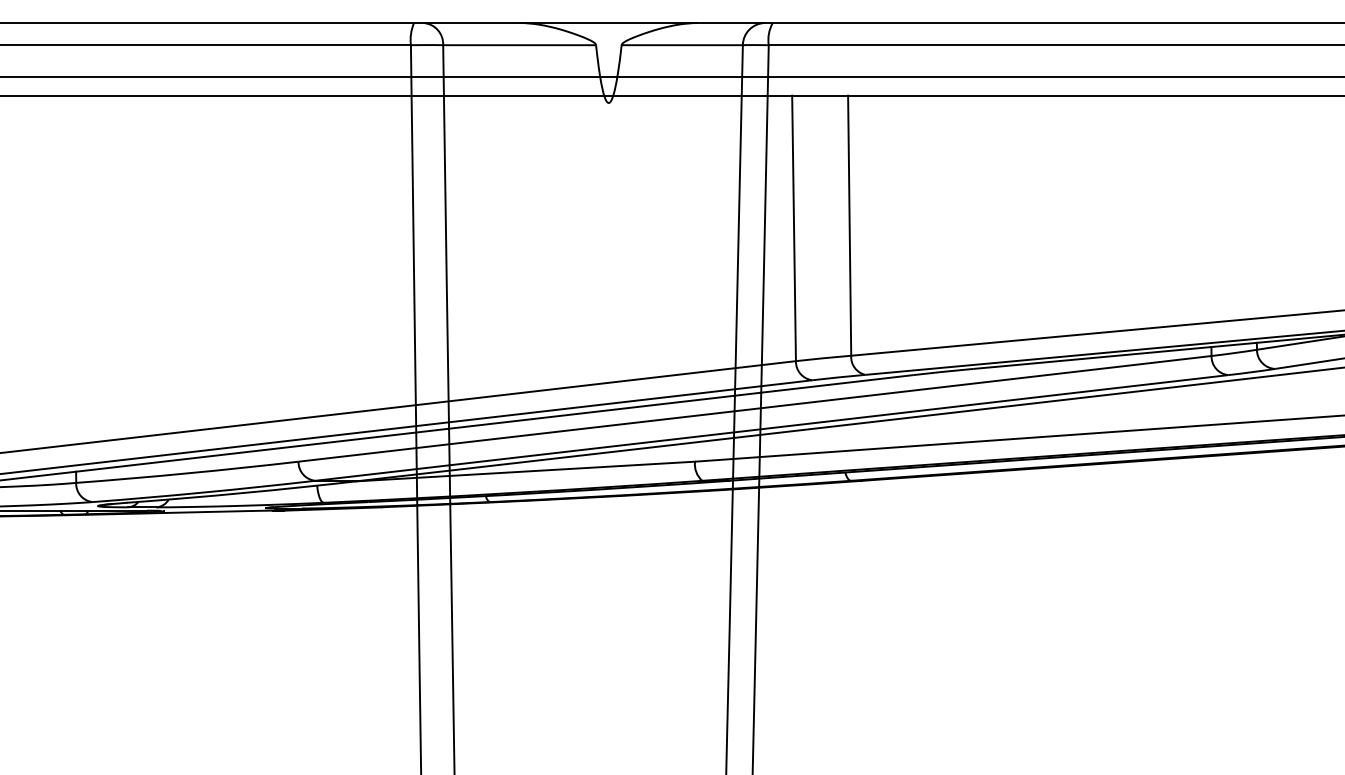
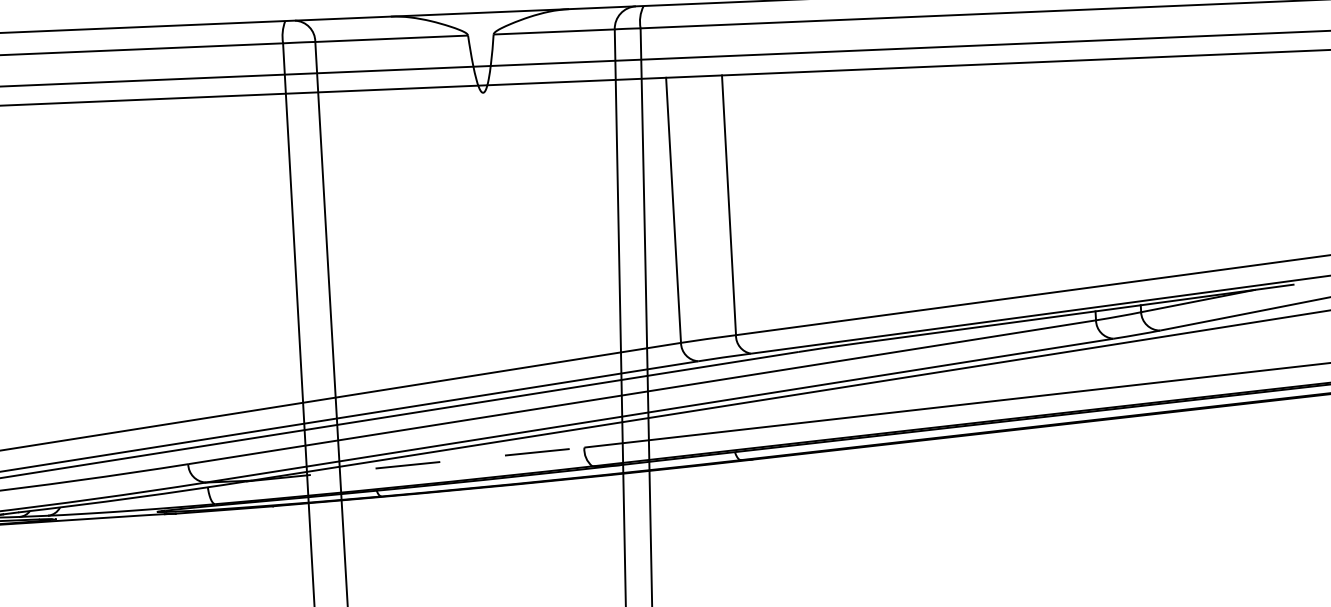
line: (525, 471) -> (415, 464), solid -> dashed

